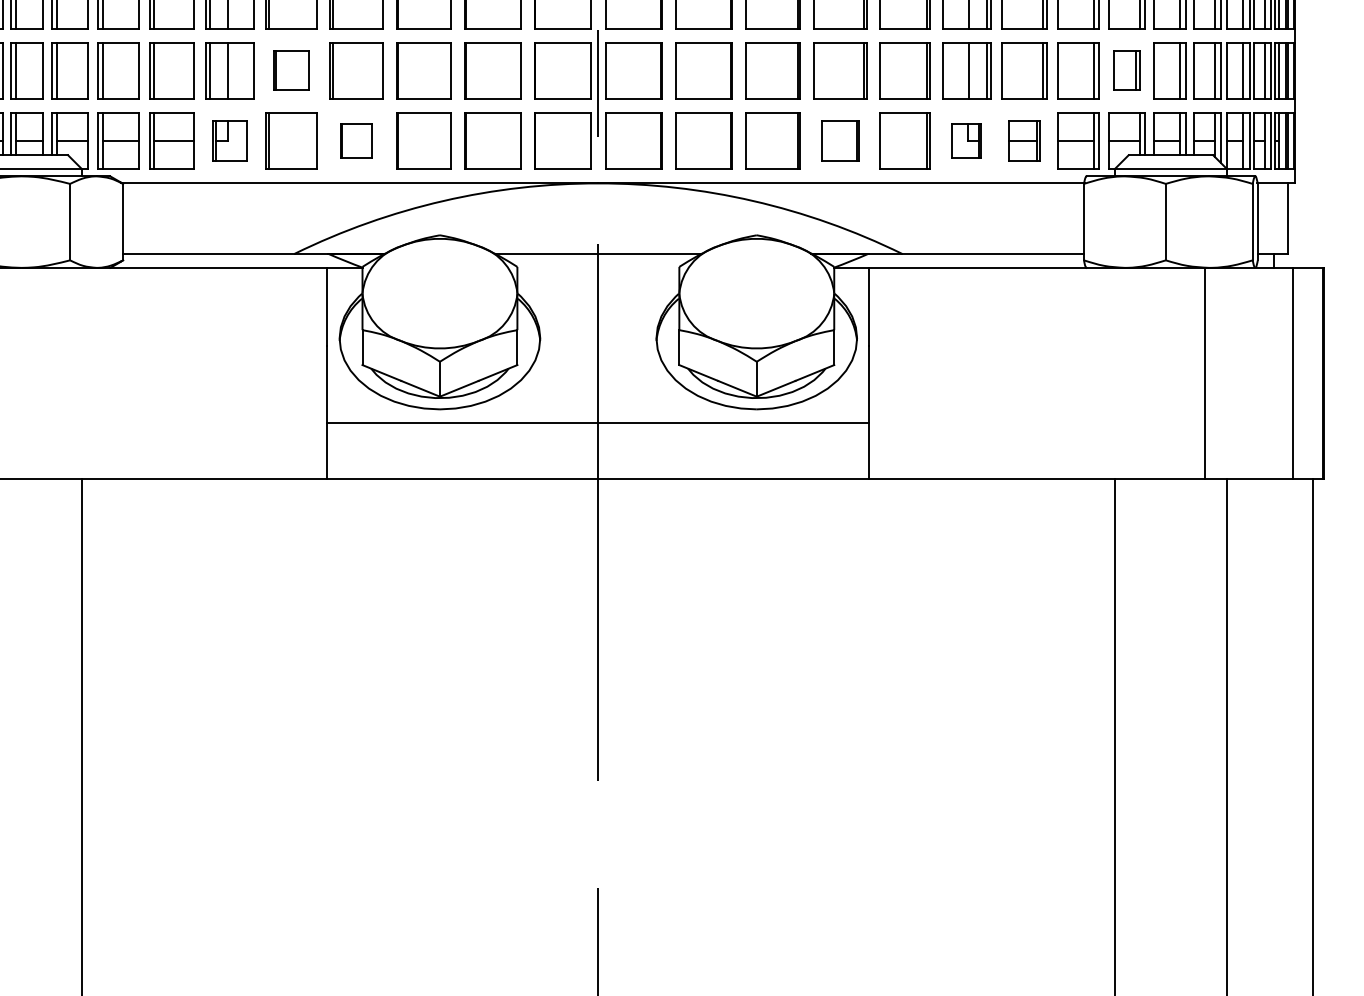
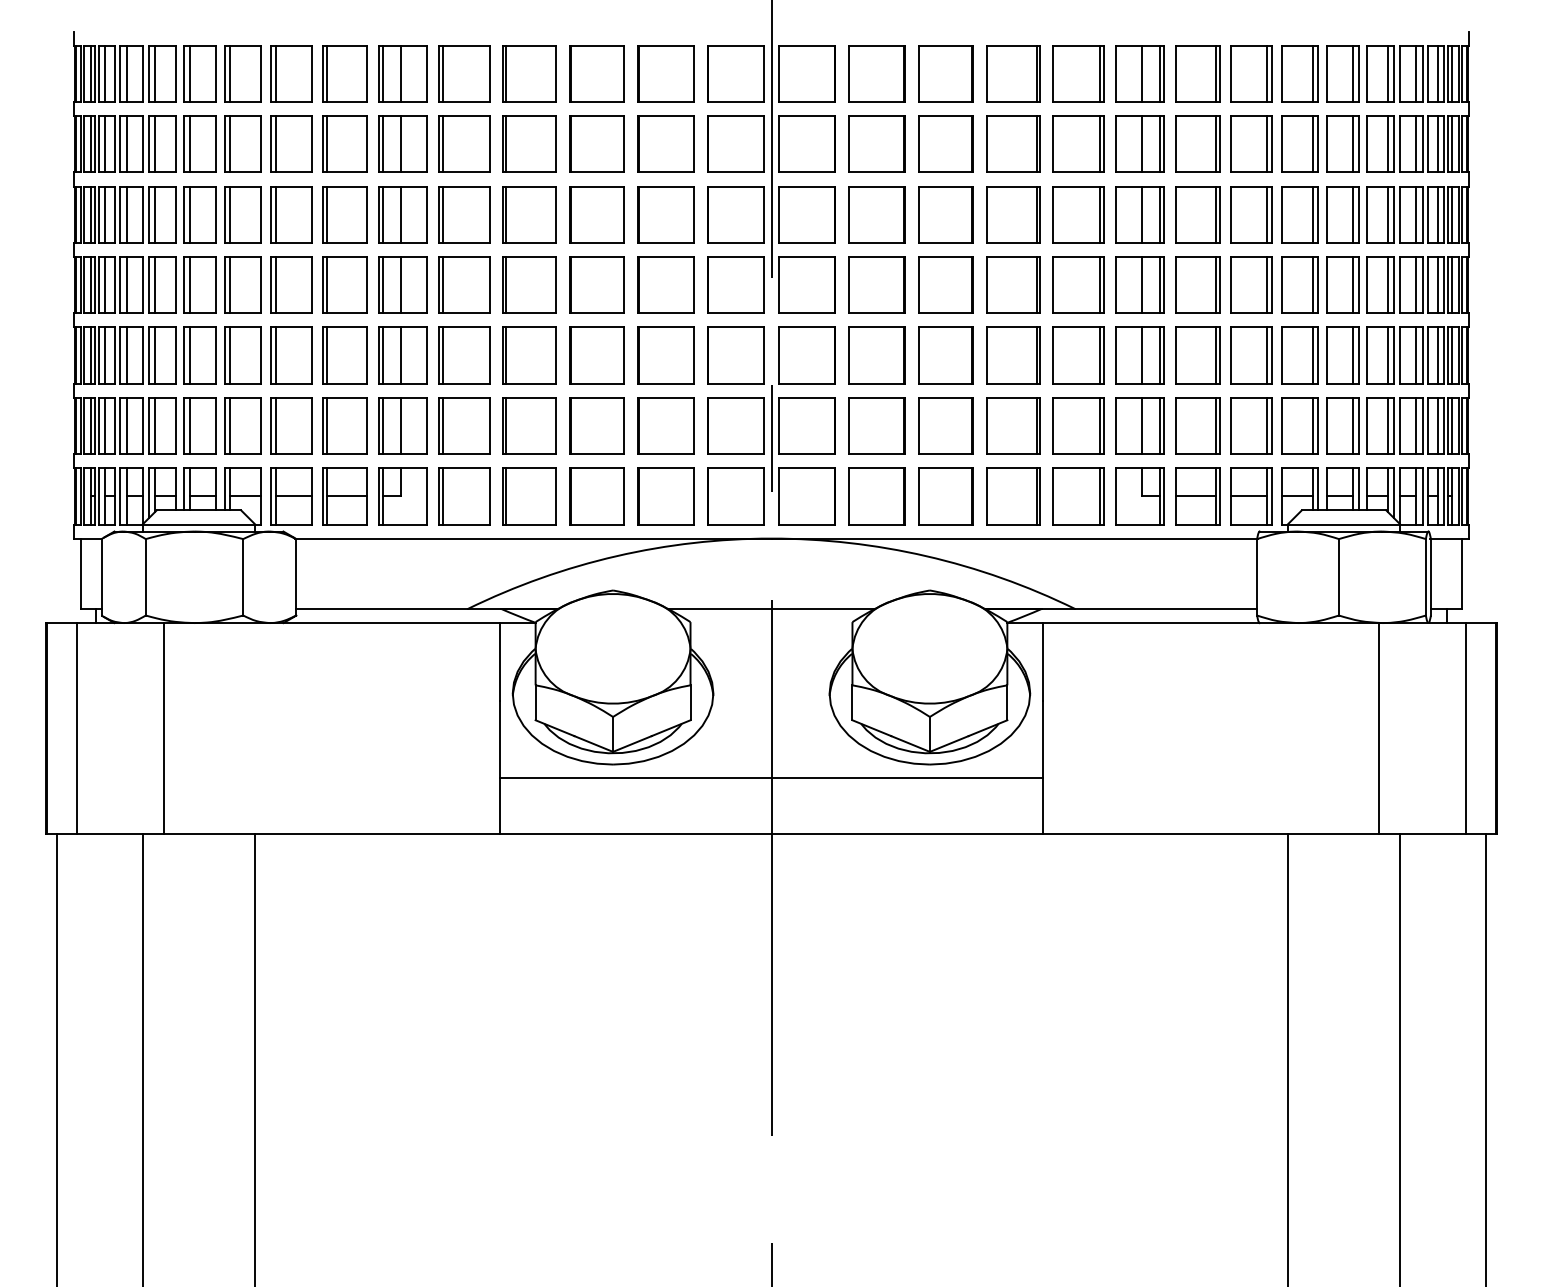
part: (291, 70) -> (464, 425), size x1.43
part: (1126, 70) -> (1299, 425), size x1.43
part: (229, 141) -> (402, 496), size x1.43
part: (356, 141) -> (529, 496), size x1.67
part: (840, 141) -> (1013, 496), size x1.43
part: (966, 141) -> (1139, 496), size x1.67
part: (1024, 141) -> (1197, 496), size x1.43

